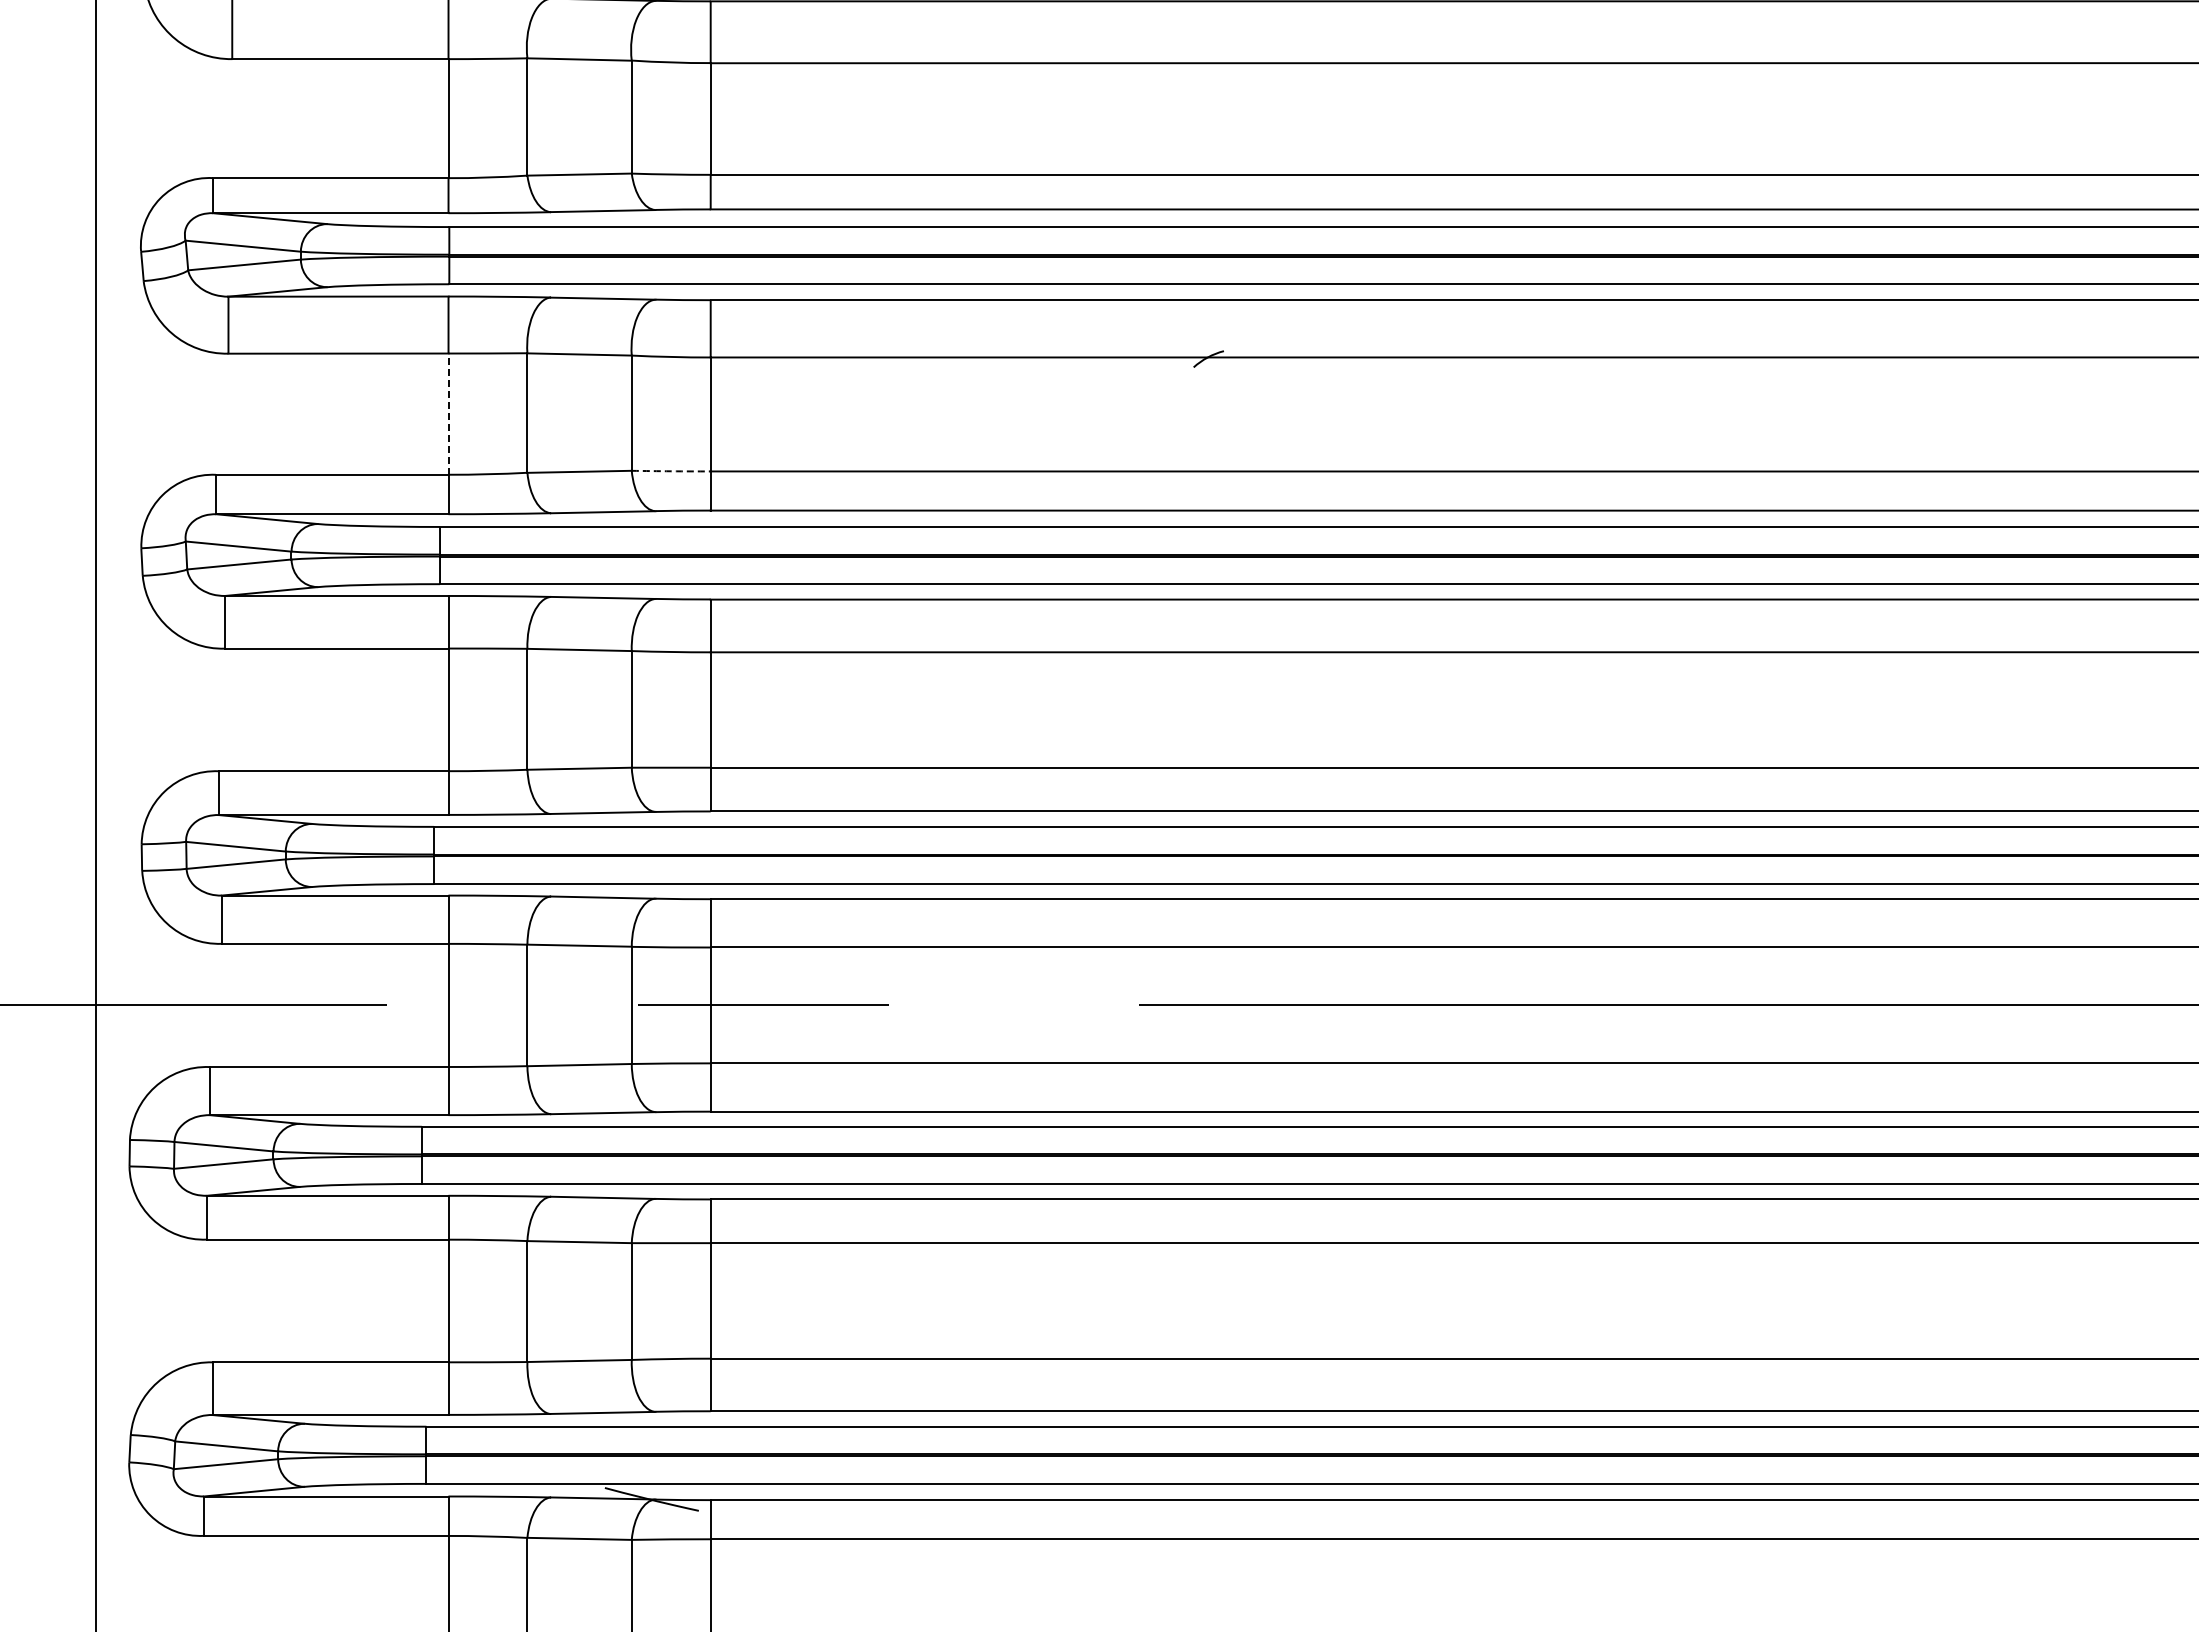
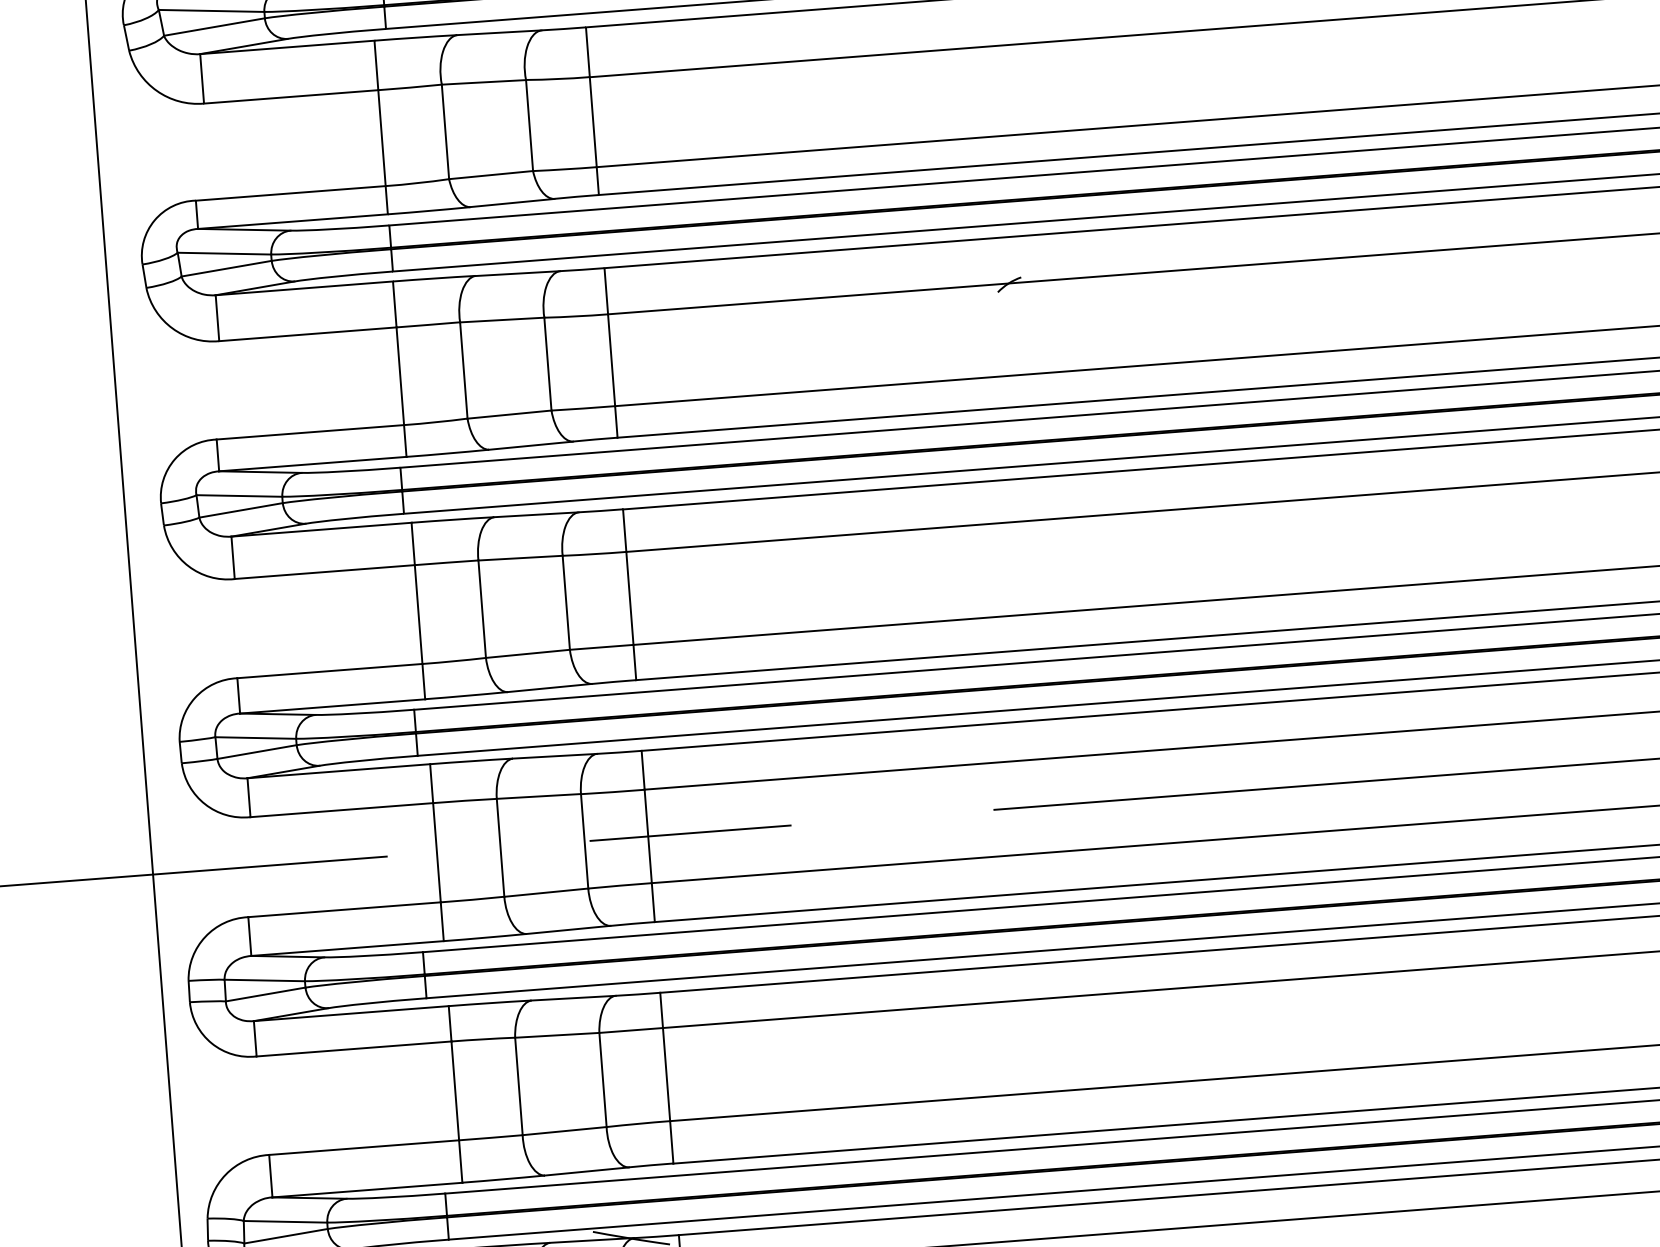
line: (448, 414) -> (400, 376), dashed -> solid
arc: (671, 471) -> (583, 408), dashed -> solid

